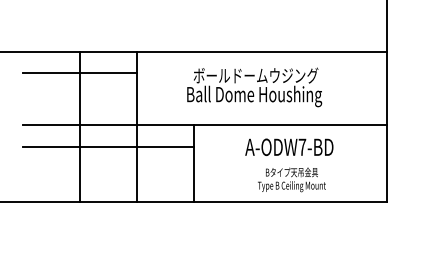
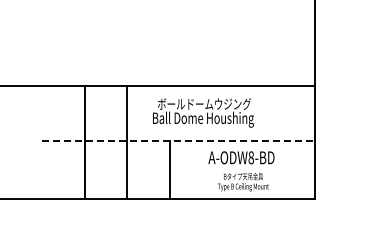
line: (79, 73) -> (84, 102), removed
text: (254, 86) -> (203, 112), moved
line: (205, 125) -> (178, 141), solid -> dashed
line: (107, 146) -> (105, 157), removed
text: (302, 146) -> (251, 157), A-ODW7-BD -> A-ODW8-BD

